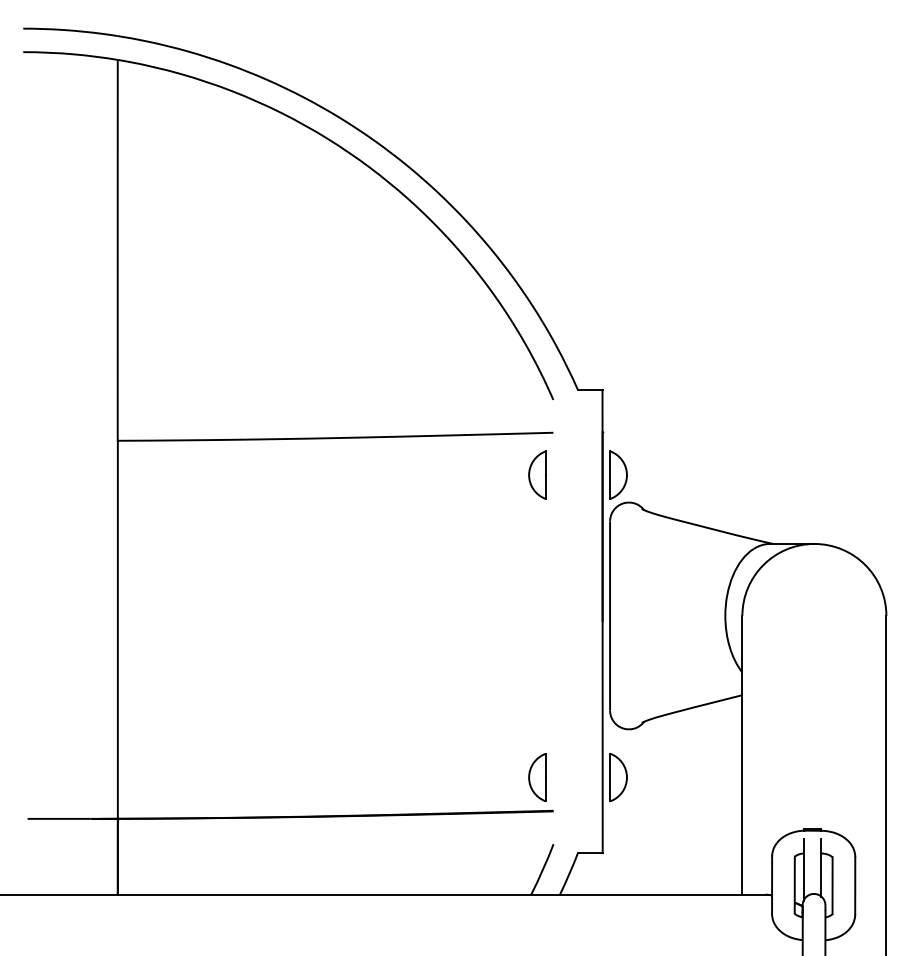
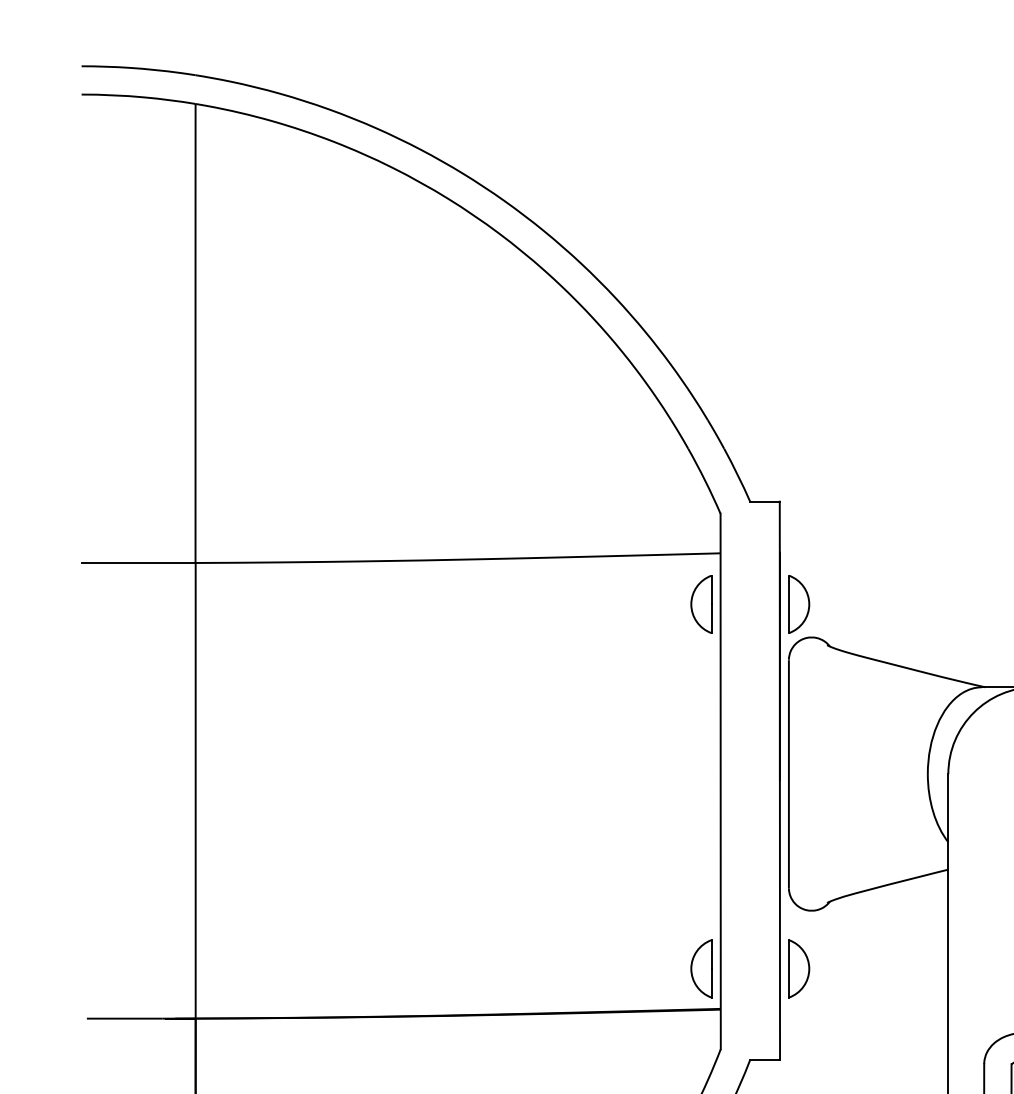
line: (70, 440) -> (138, 562), added
line: (553, 621) -> (720, 780), added

